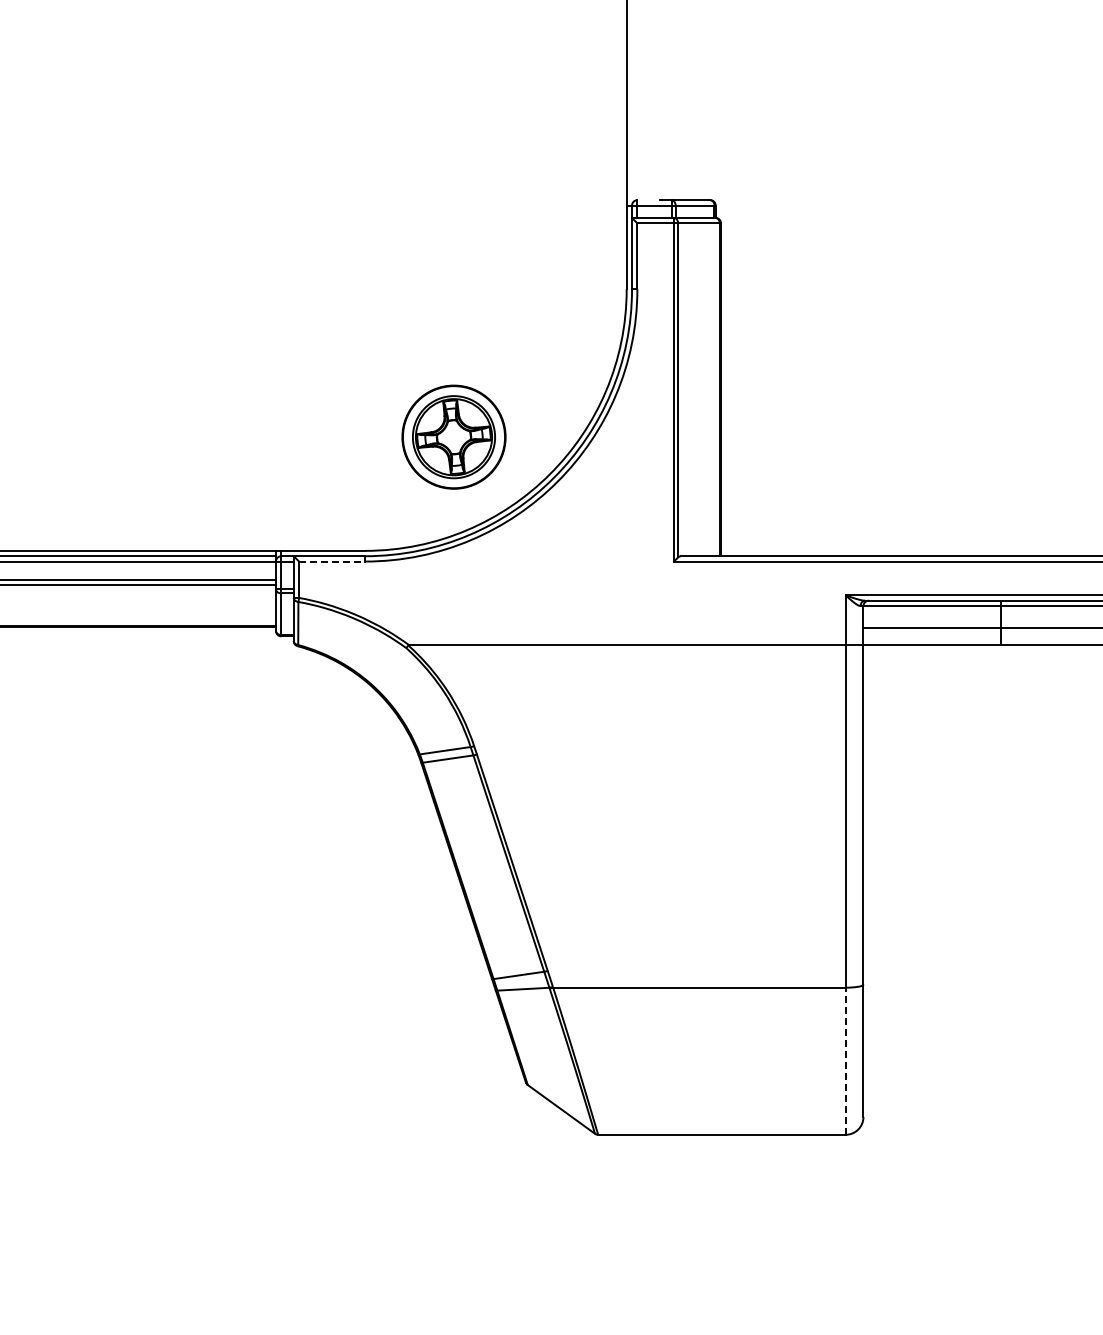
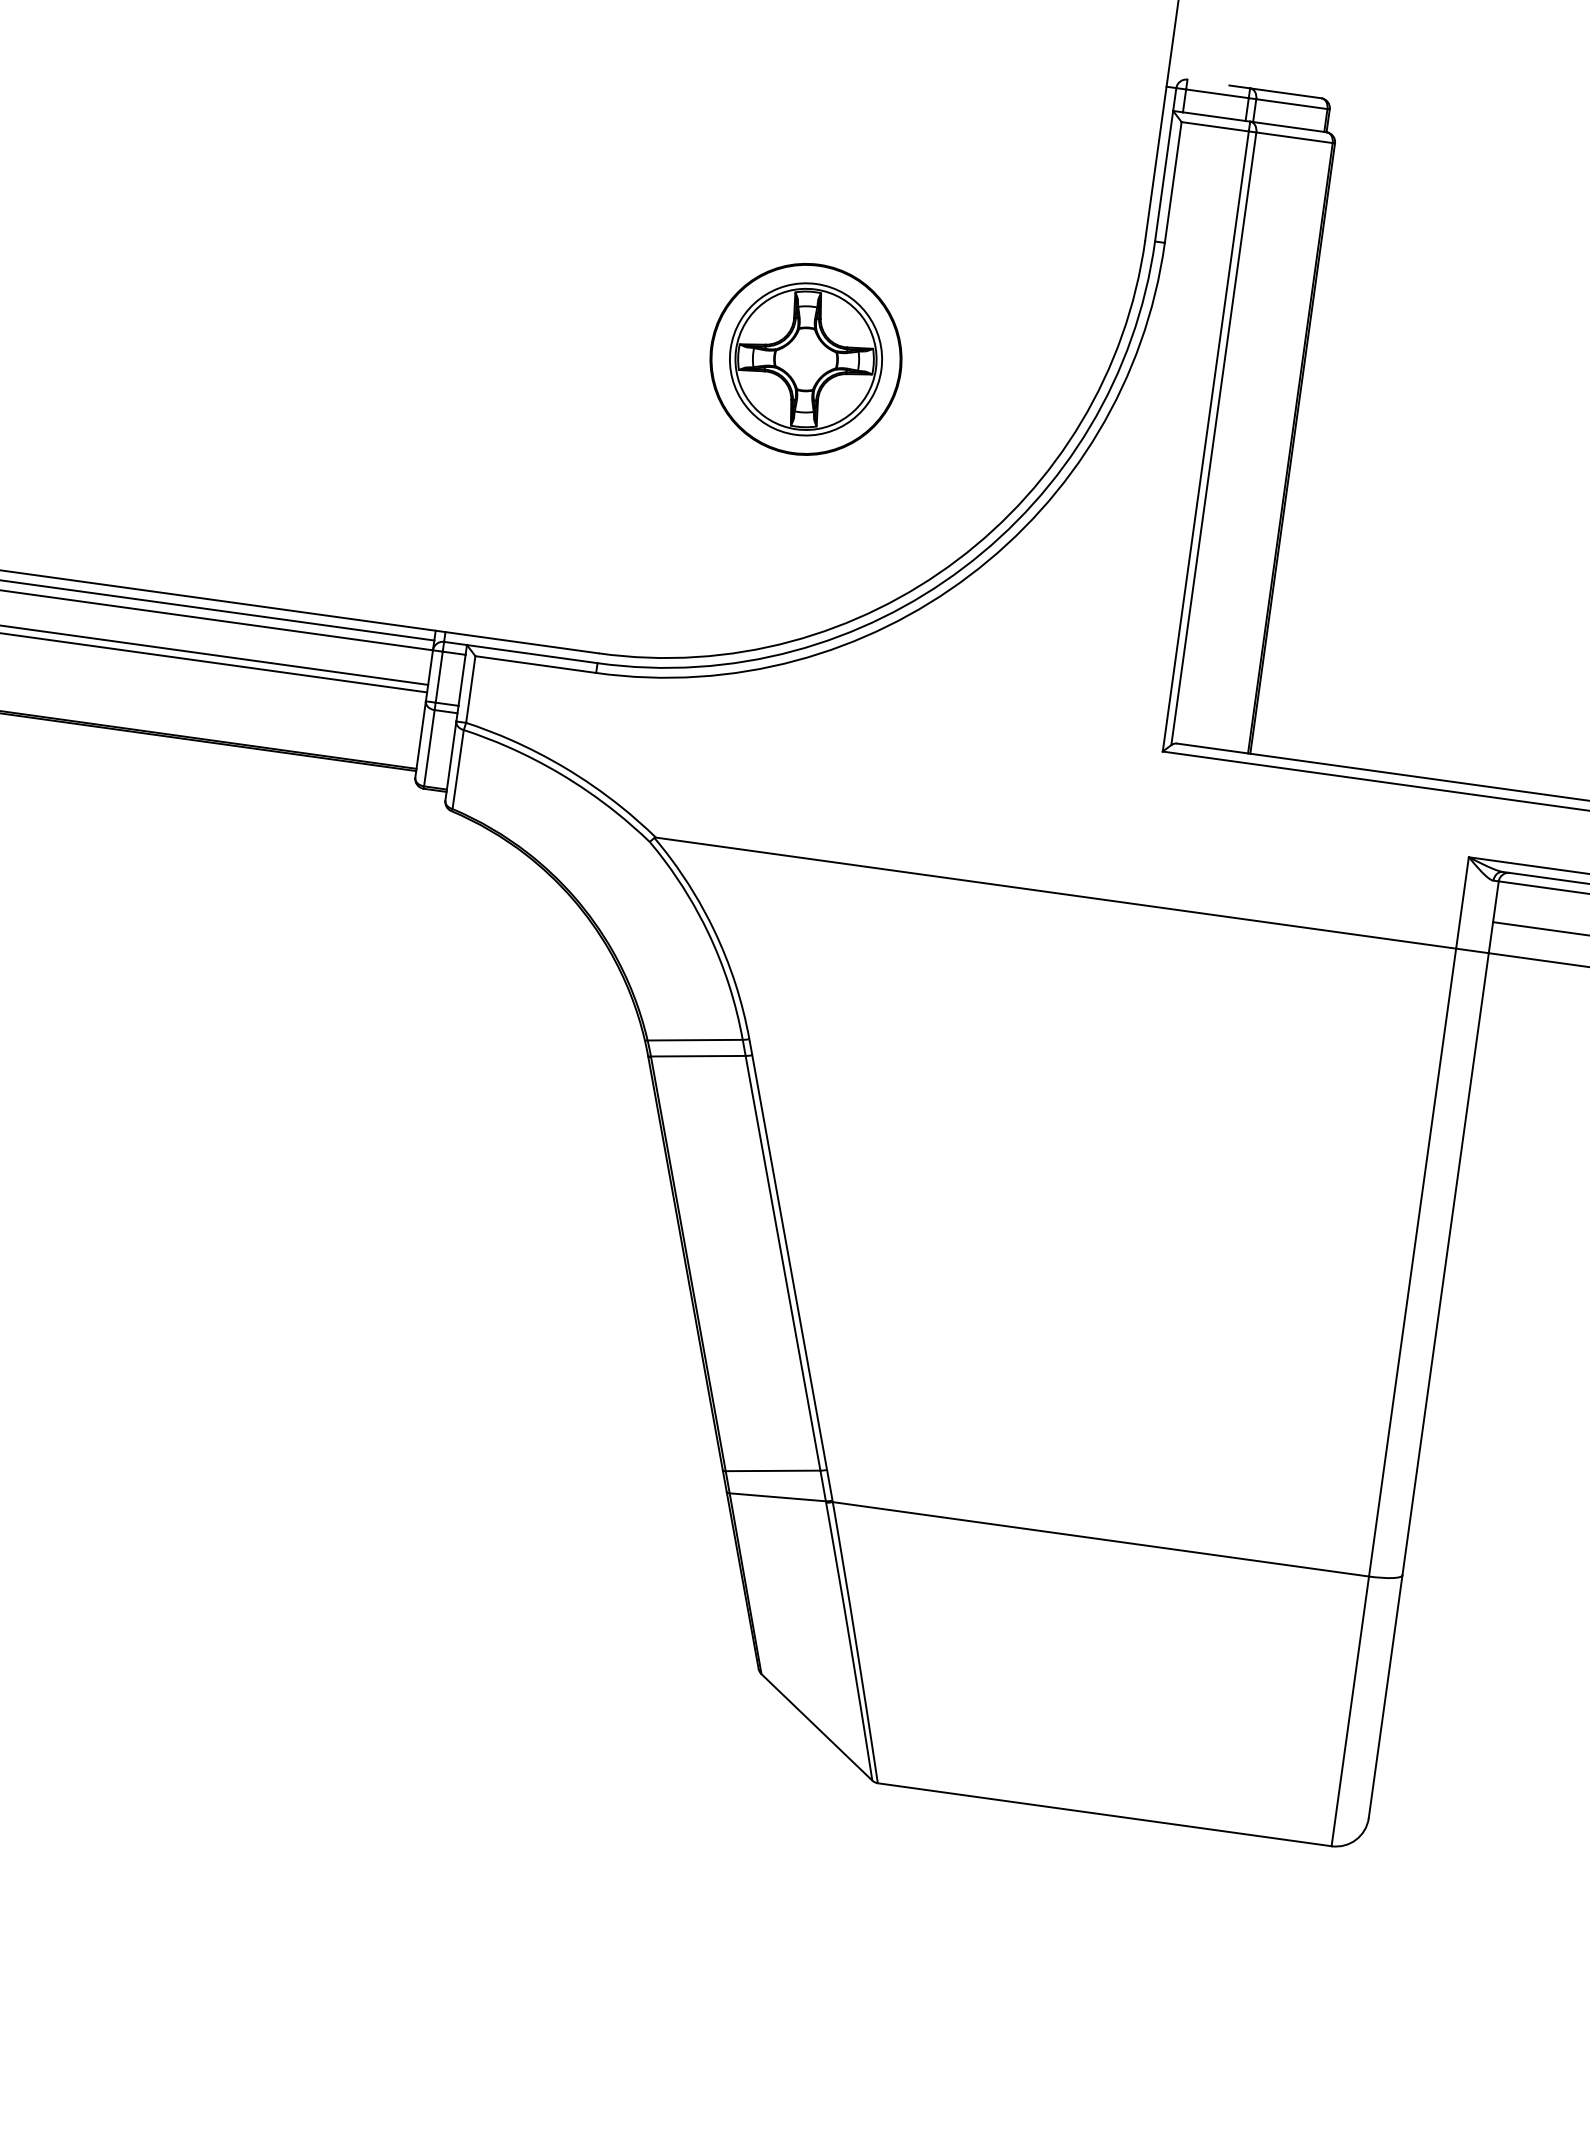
part: (453, 436) -> (805, 357), moved
line: (332, 561) -> (536, 664), dashed -> solid
line: (845, 1061) -> (1349, 1711), dashed -> solid

